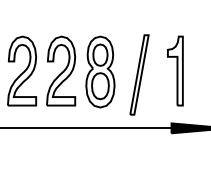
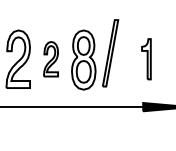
part: (61, 70) -> (51, 58), size x0.6
part: (175, 70) -> (146, 58), size x0.7
part: (139, 74) -> (110, 52), moved

